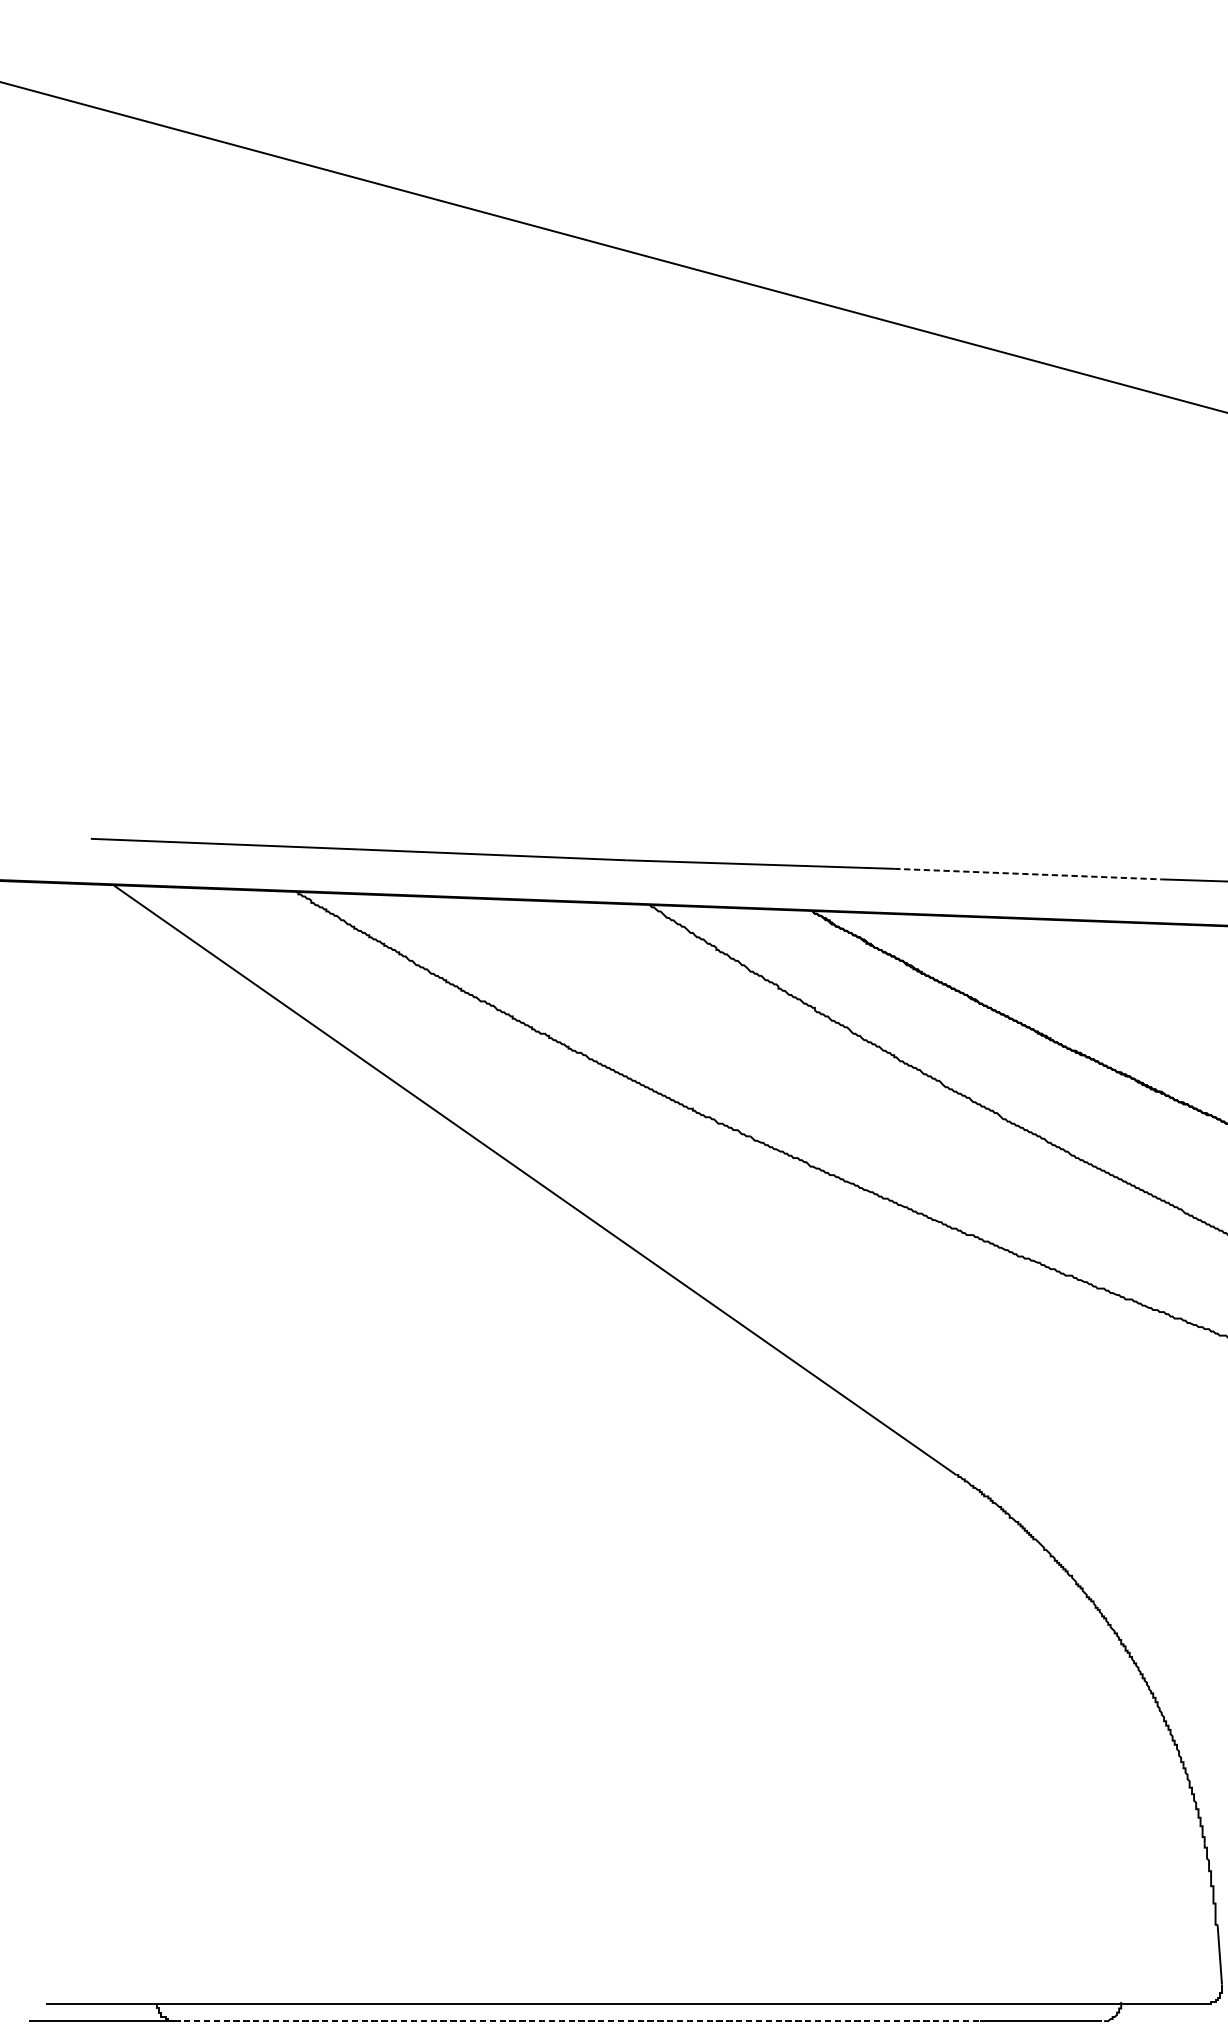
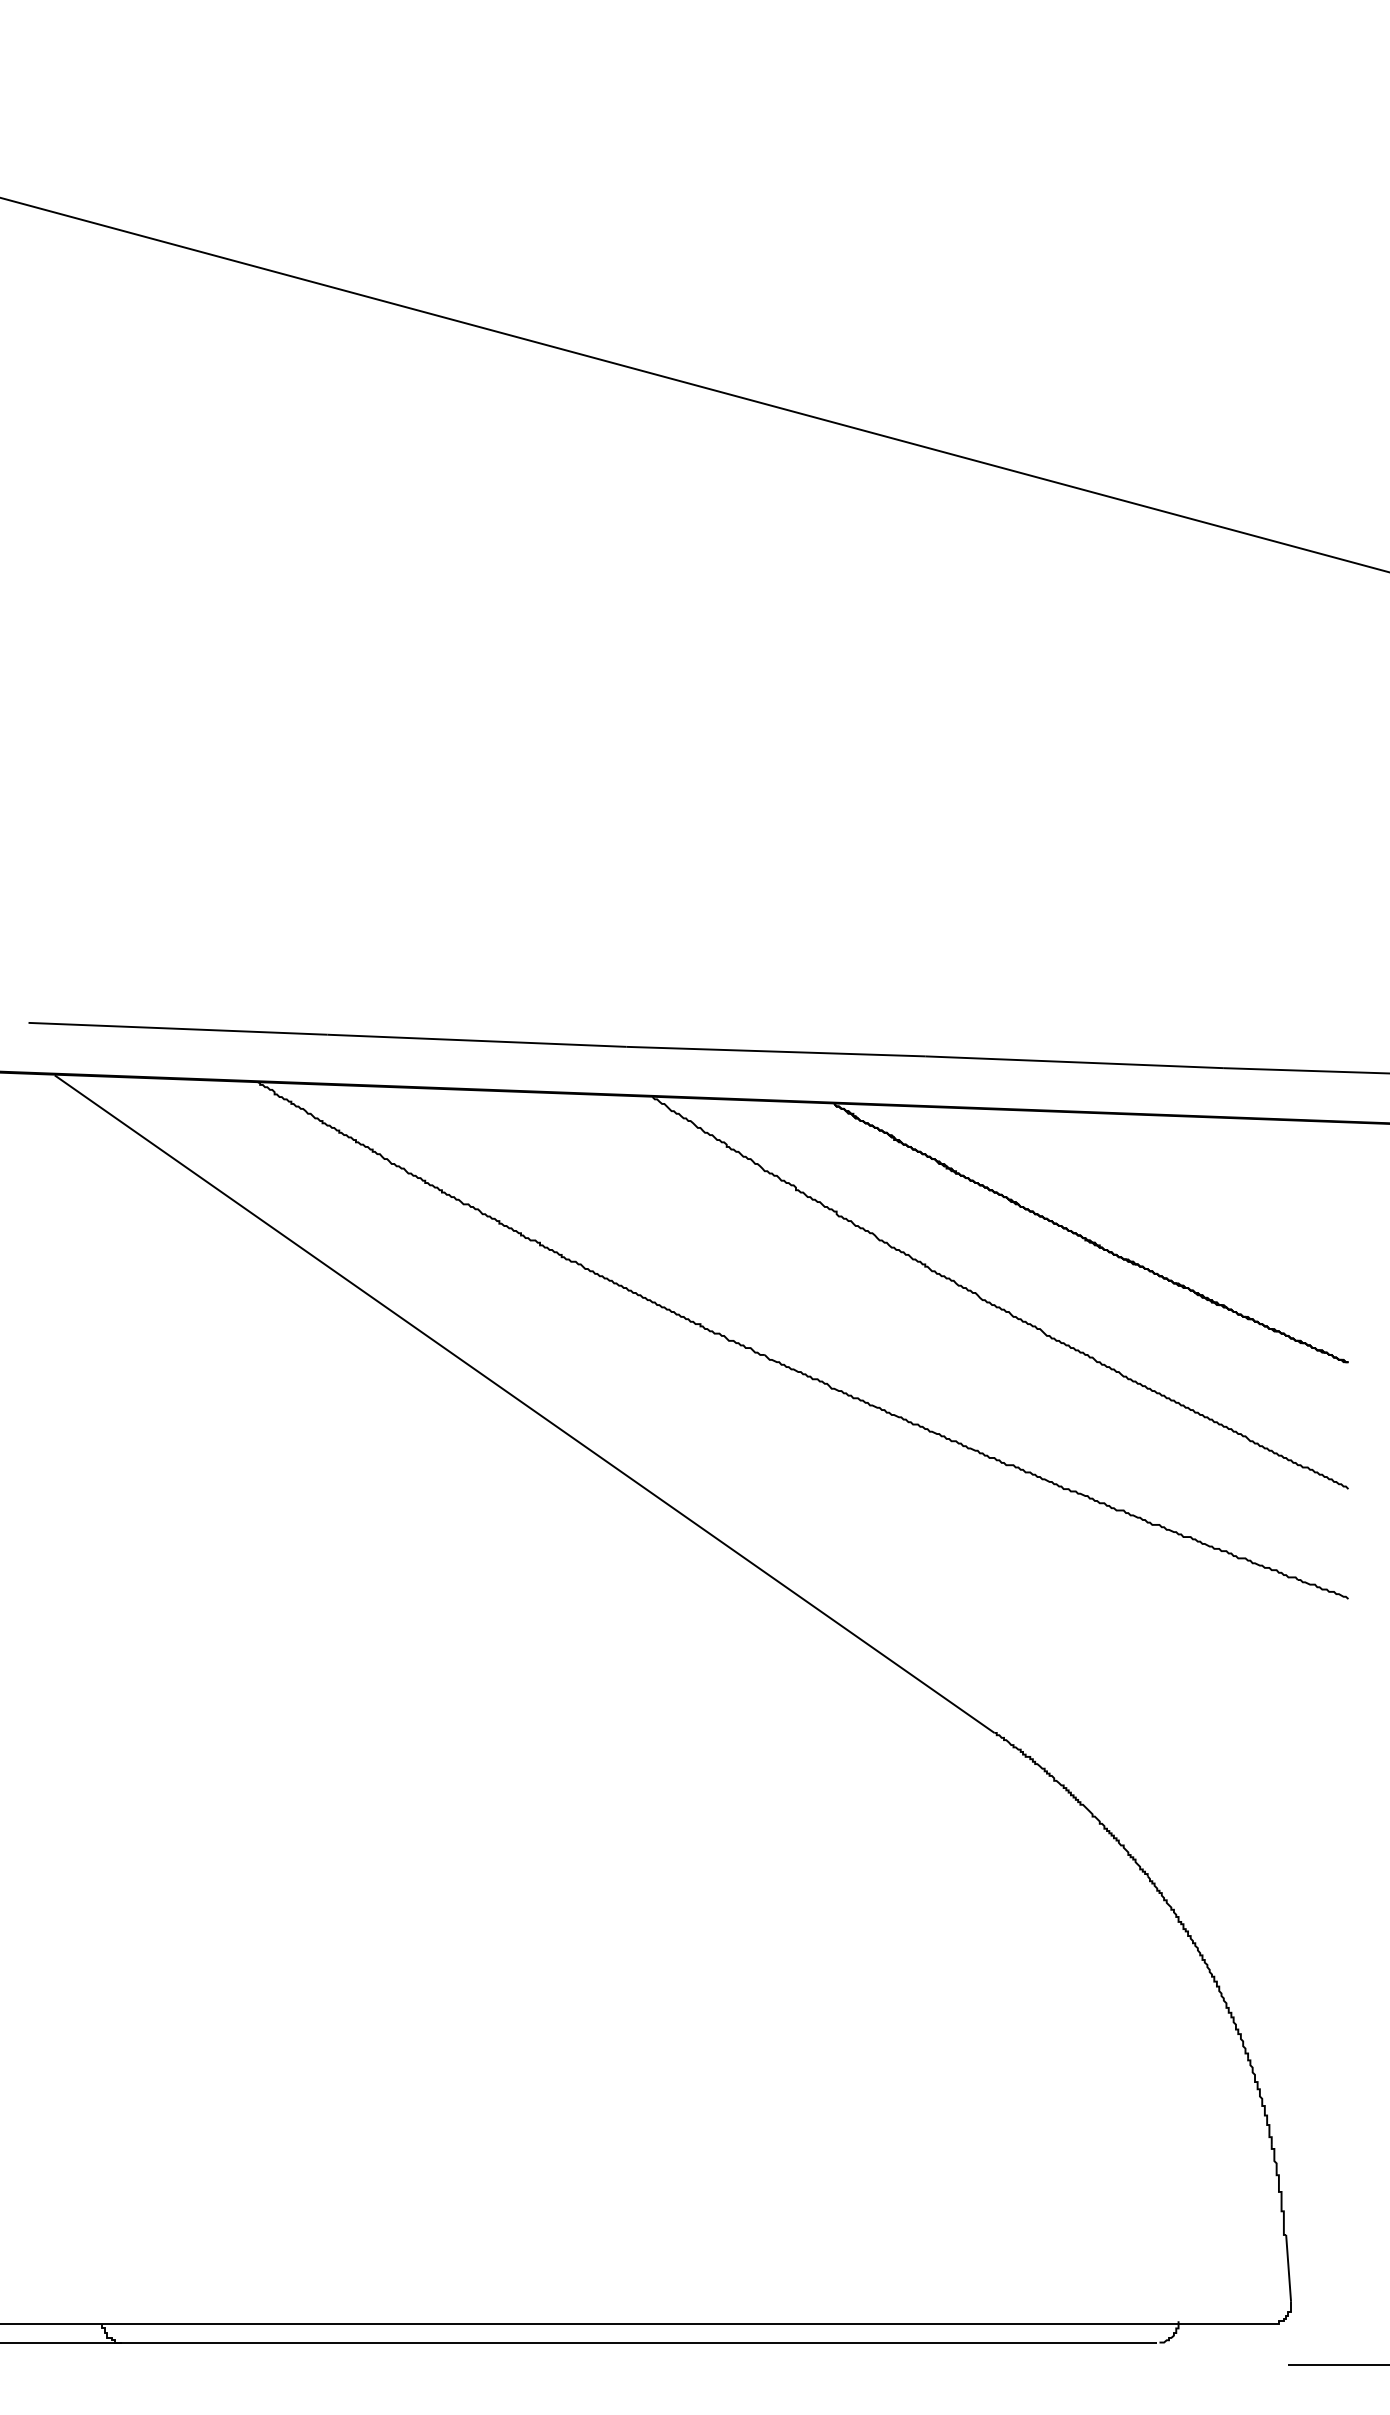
line: (1028, 874) -> (1075, 1062), dashed -> solid
line: (577, 2021) -> (571, 2342), dashed -> solid

